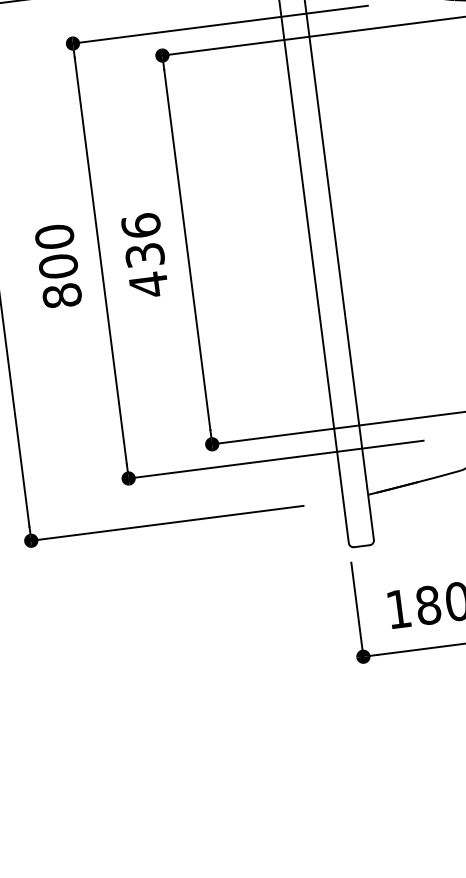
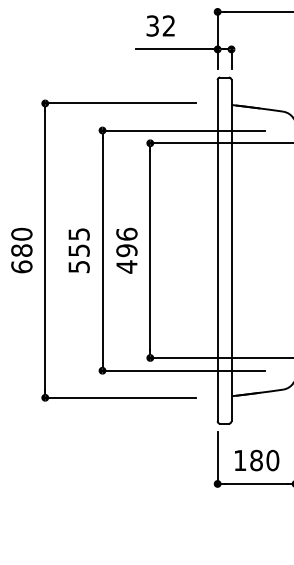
text: (144, 255) -> (126, 250), 436 -> 496
text: (57, 266) -> (78, 250), 800 -> 555

